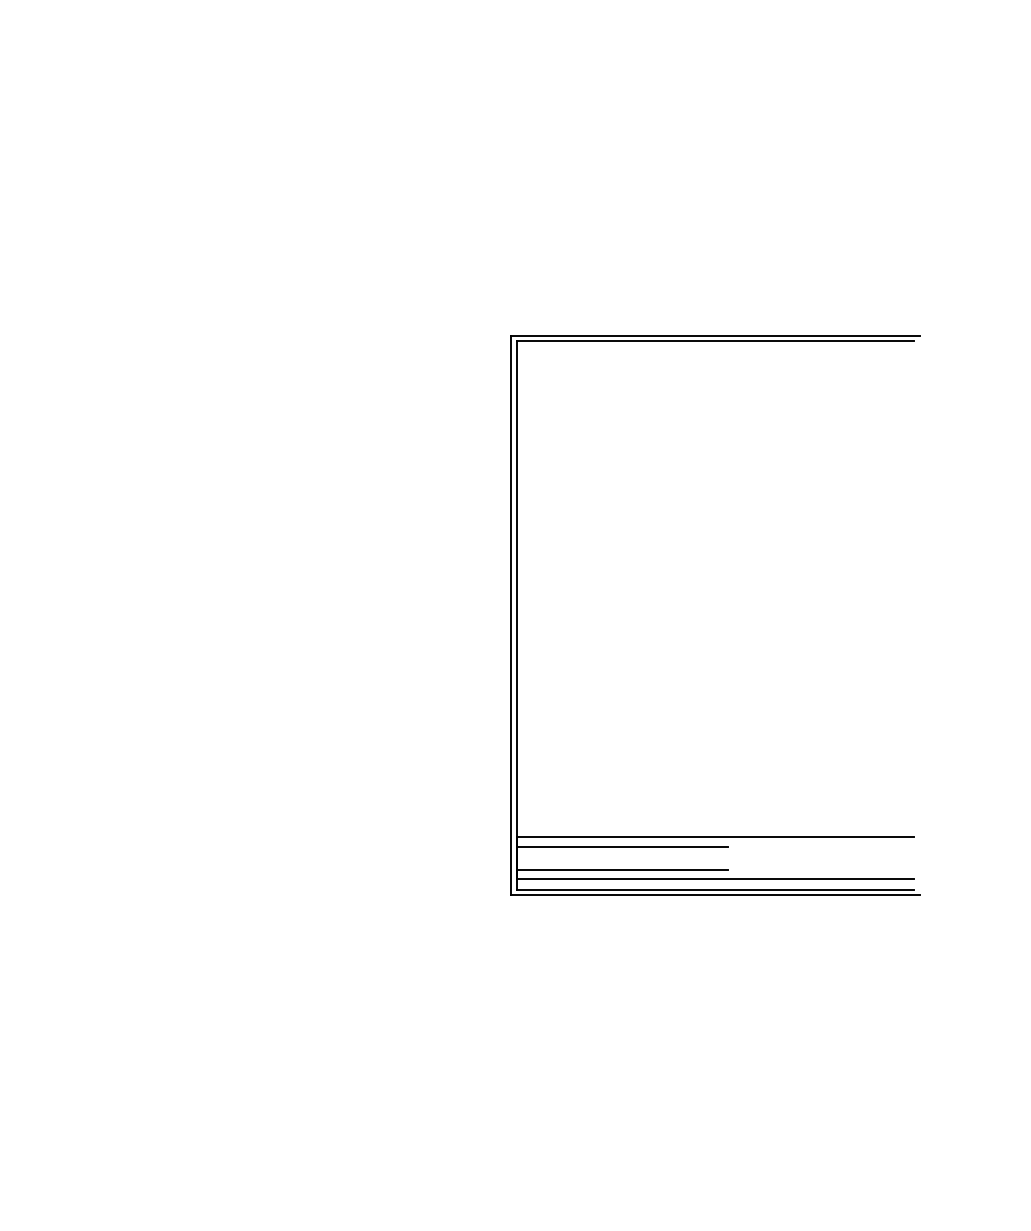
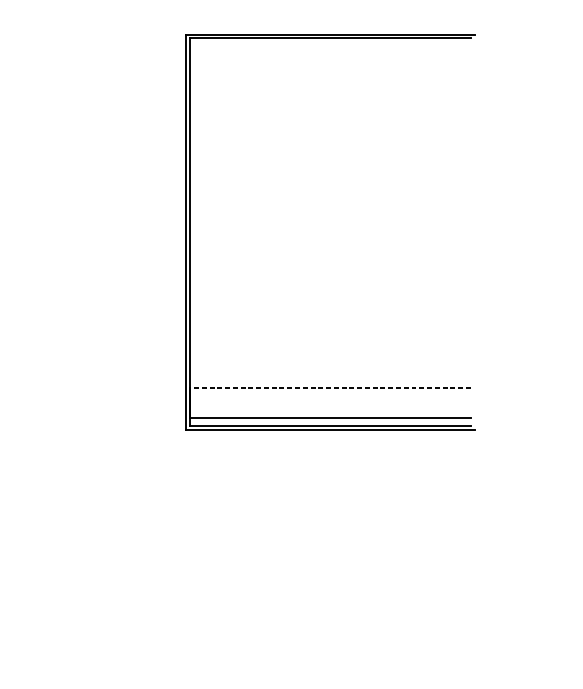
line: (715, 836) -> (330, 388), solid -> dashed
line: (621, 847) -> (264, 396), removed
line: (621, 869) -> (264, 411), removed

